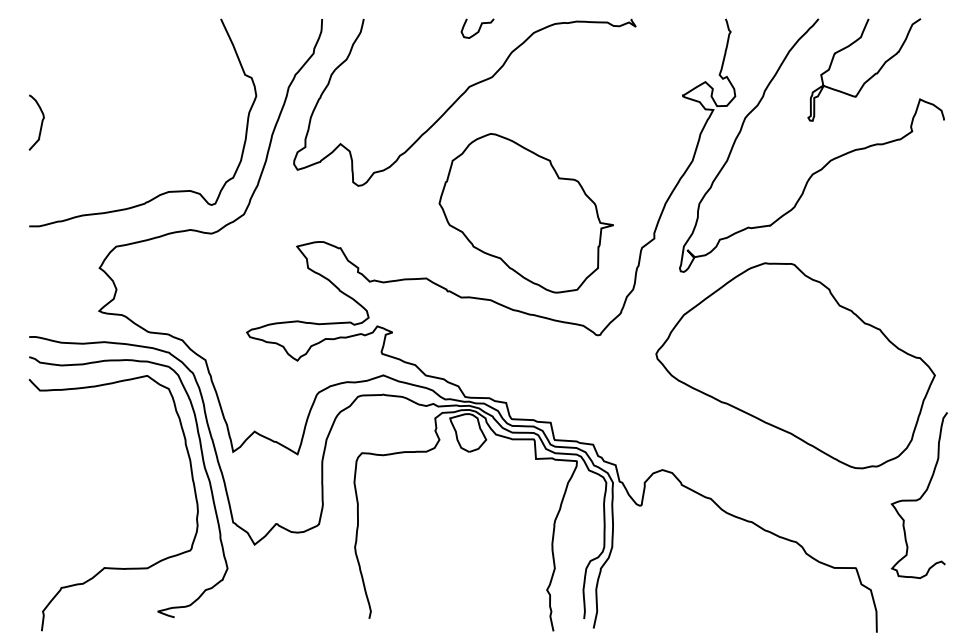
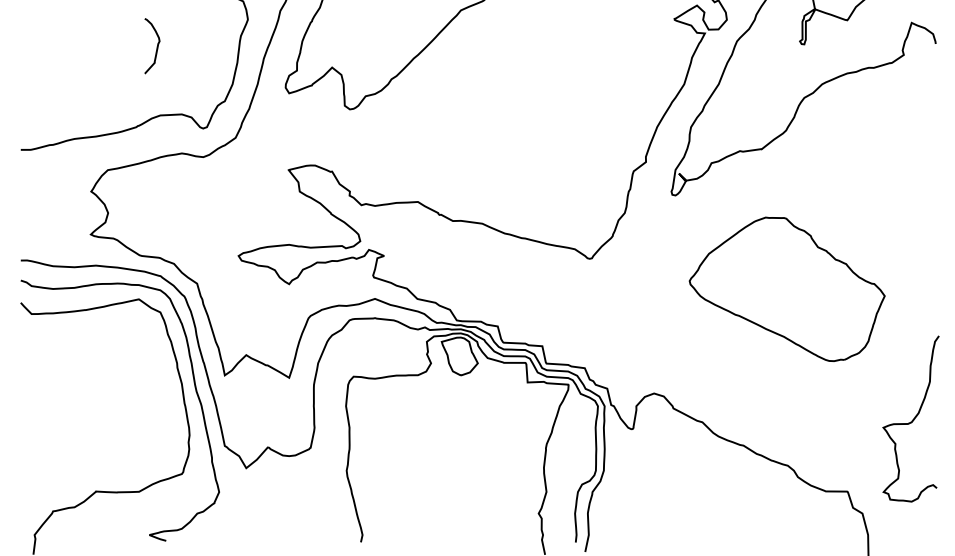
curve: (41, 122) -> (157, 46), moved
part: (525, 213) -> (517, 137), removed
part: (795, 365) -> (787, 289), size x0.7

